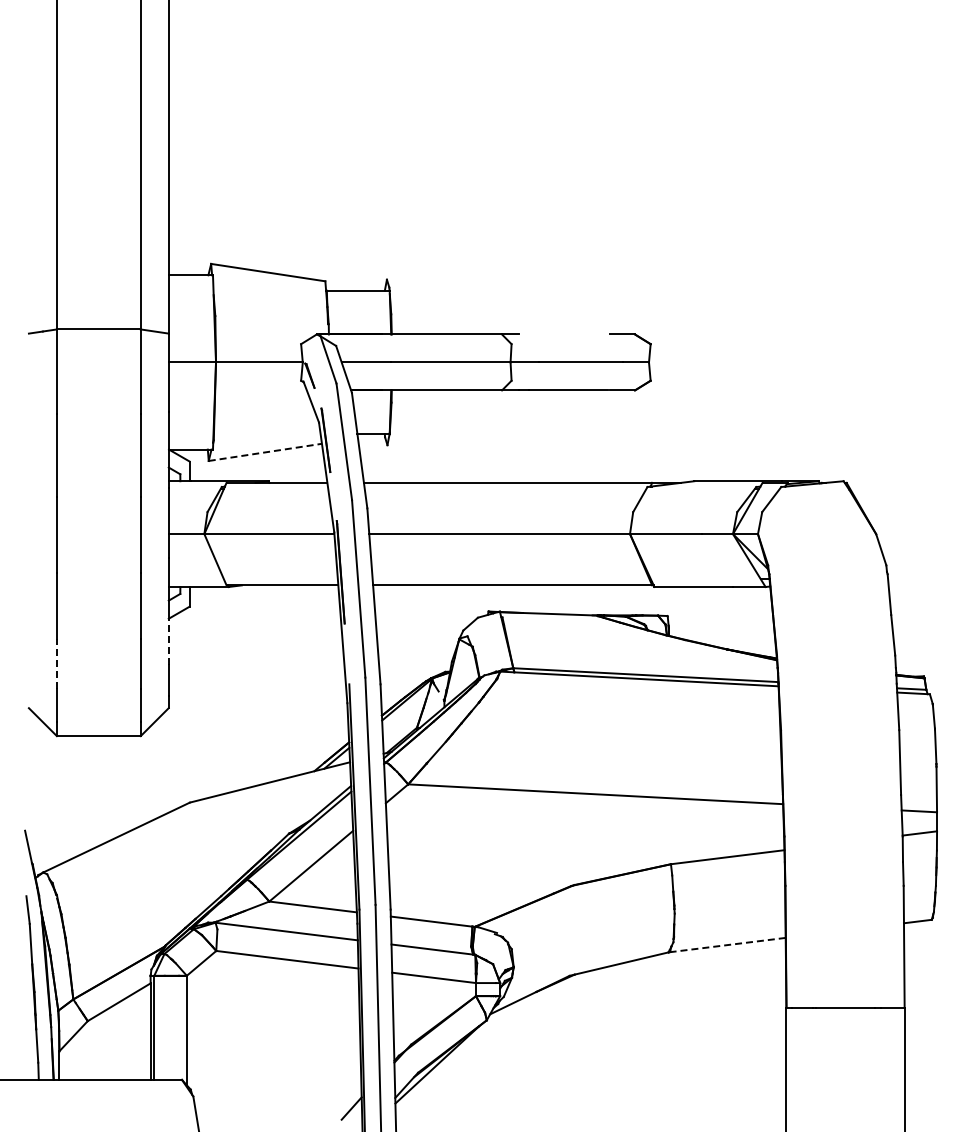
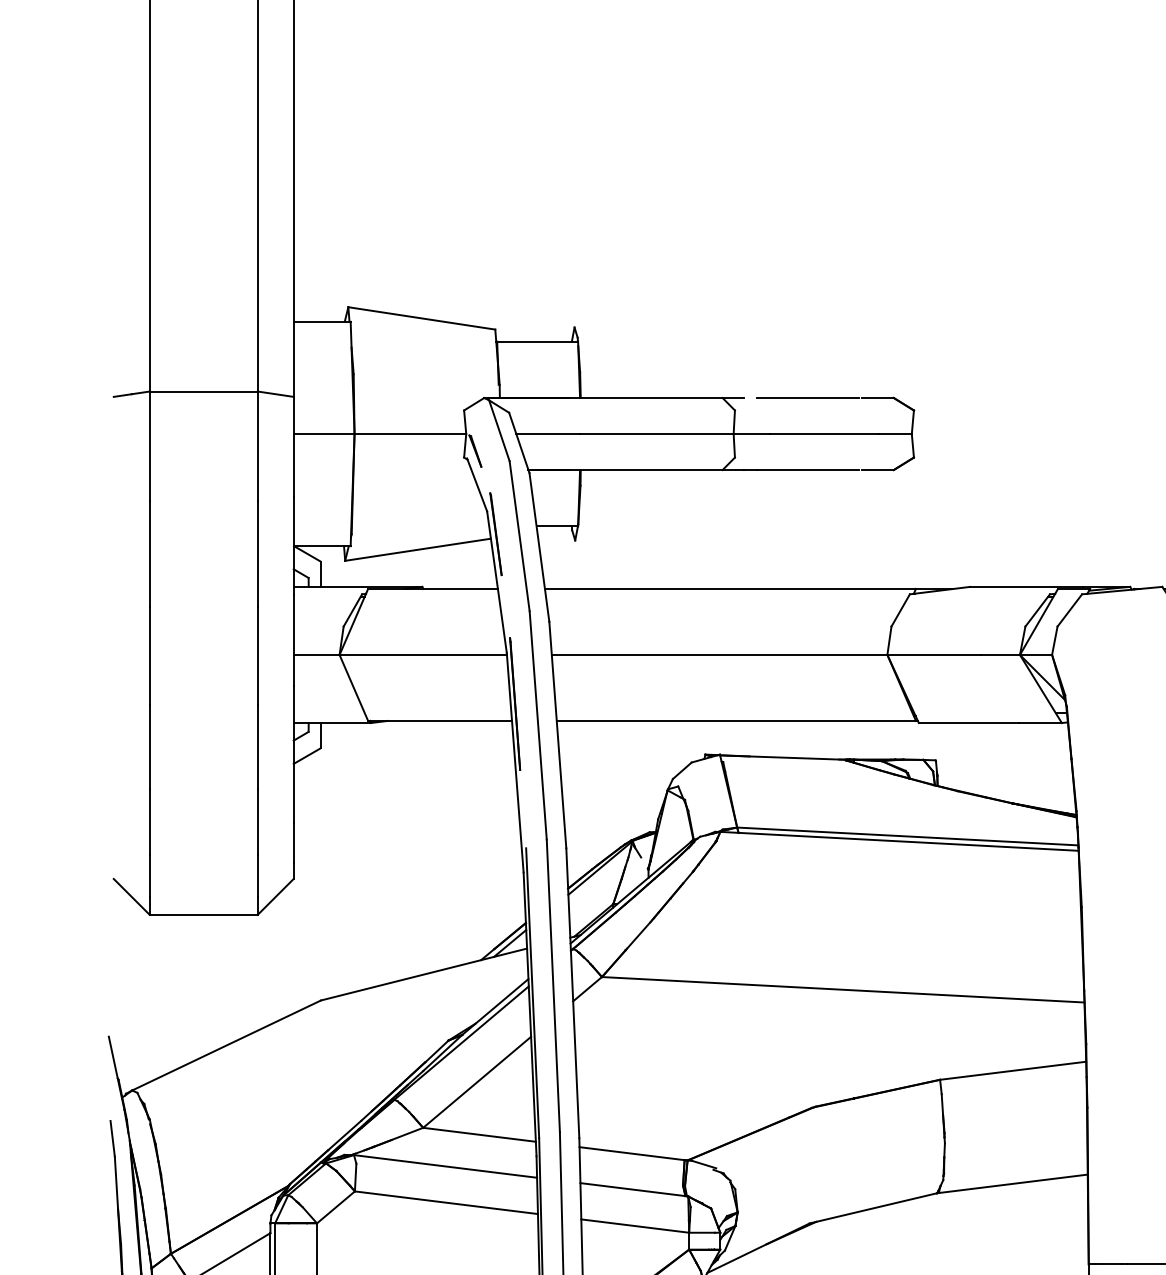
line: (568, 334) -> (808, 398), added
line: (265, 452) -> (418, 549), dashed -> solid
line: (168, 641) -> (293, 793), dashed -> solid
line: (56, 663) -> (149, 821), dashed -> solid
line: (727, 945) -> (1012, 1184), dashed -> solid

